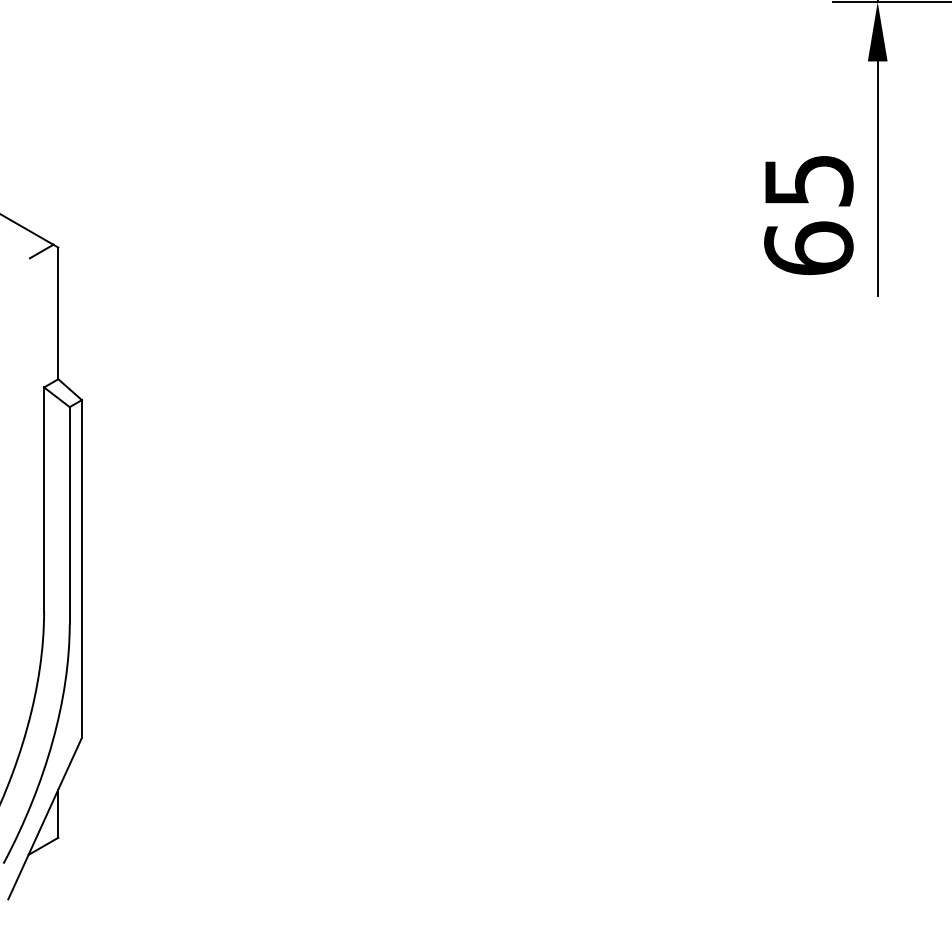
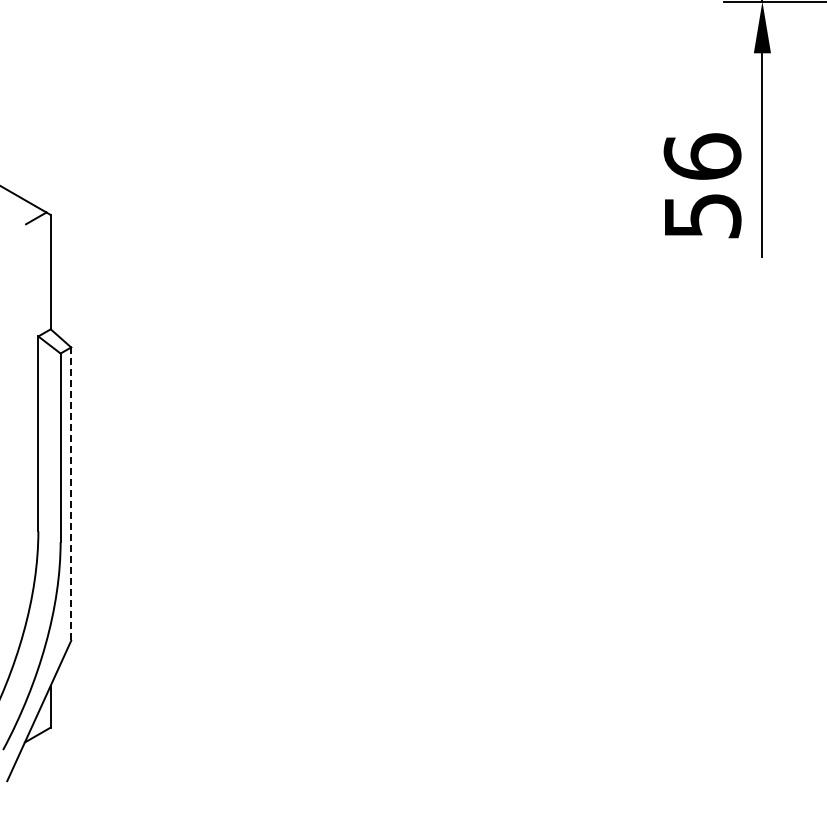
text: (808, 213) -> (702, 185), 65 -> 56
line: (82, 569) -> (71, 494), solid -> dashed

